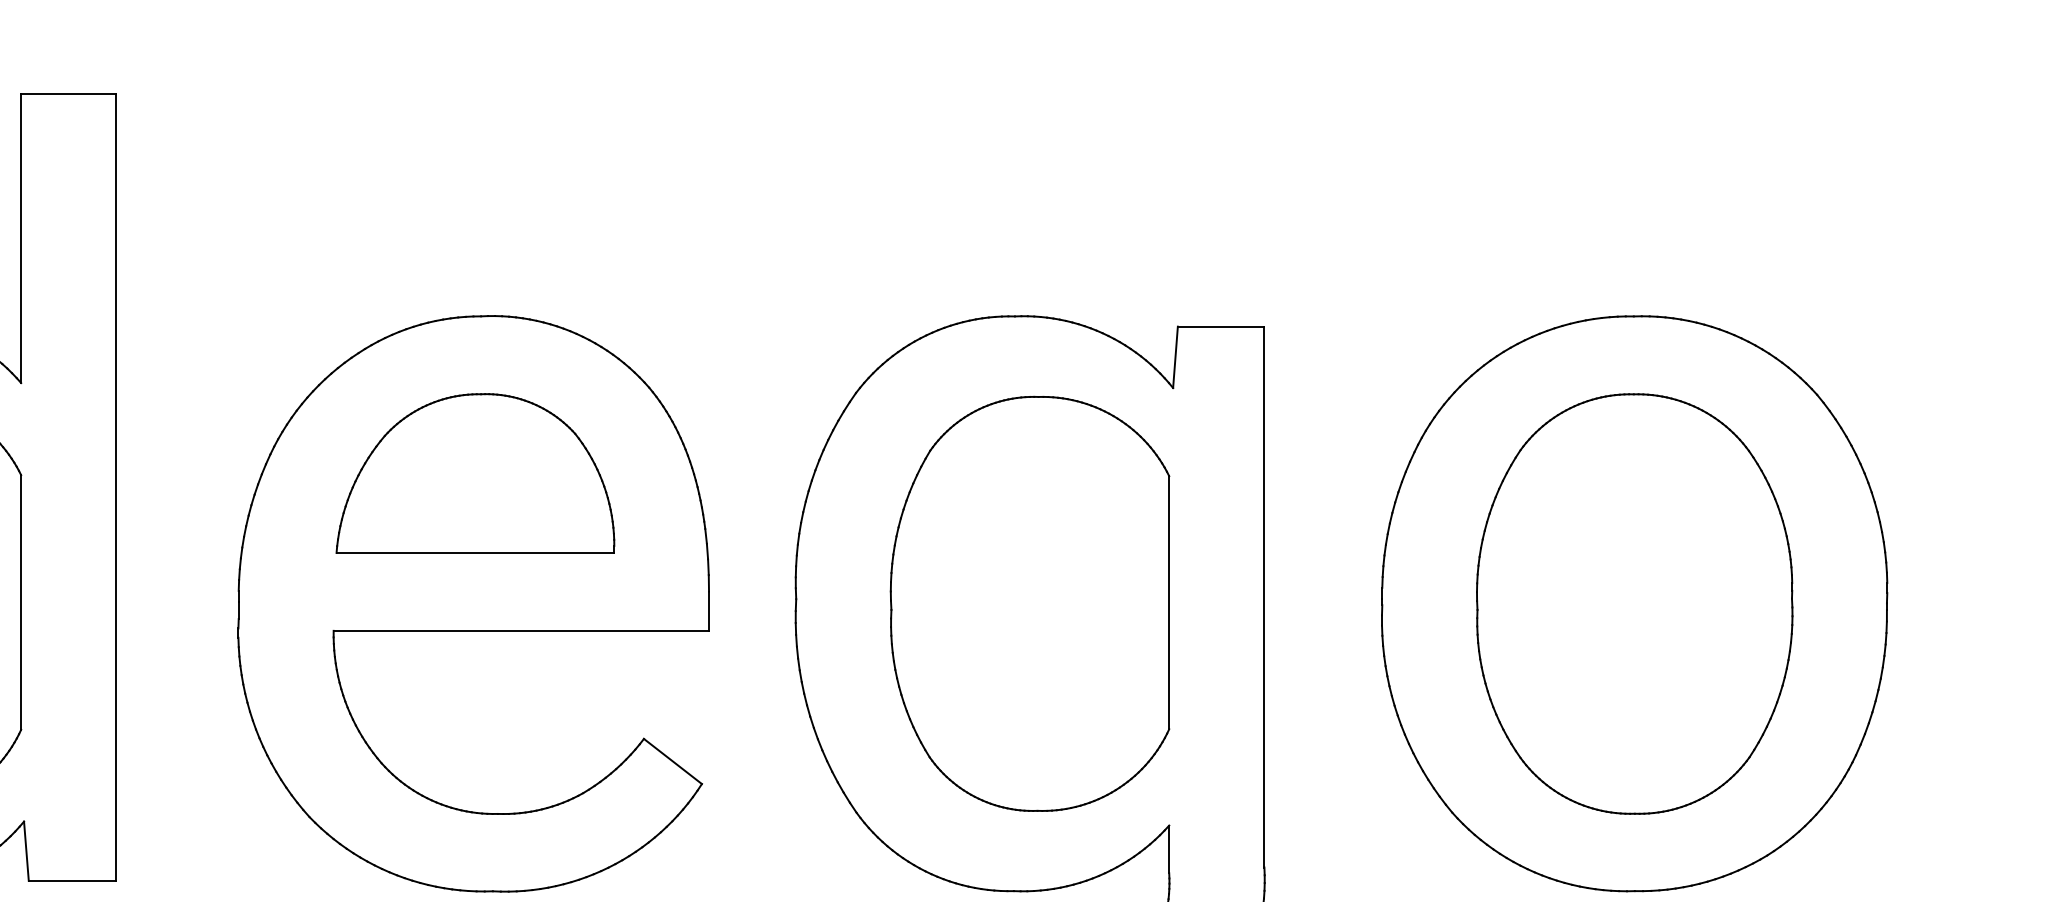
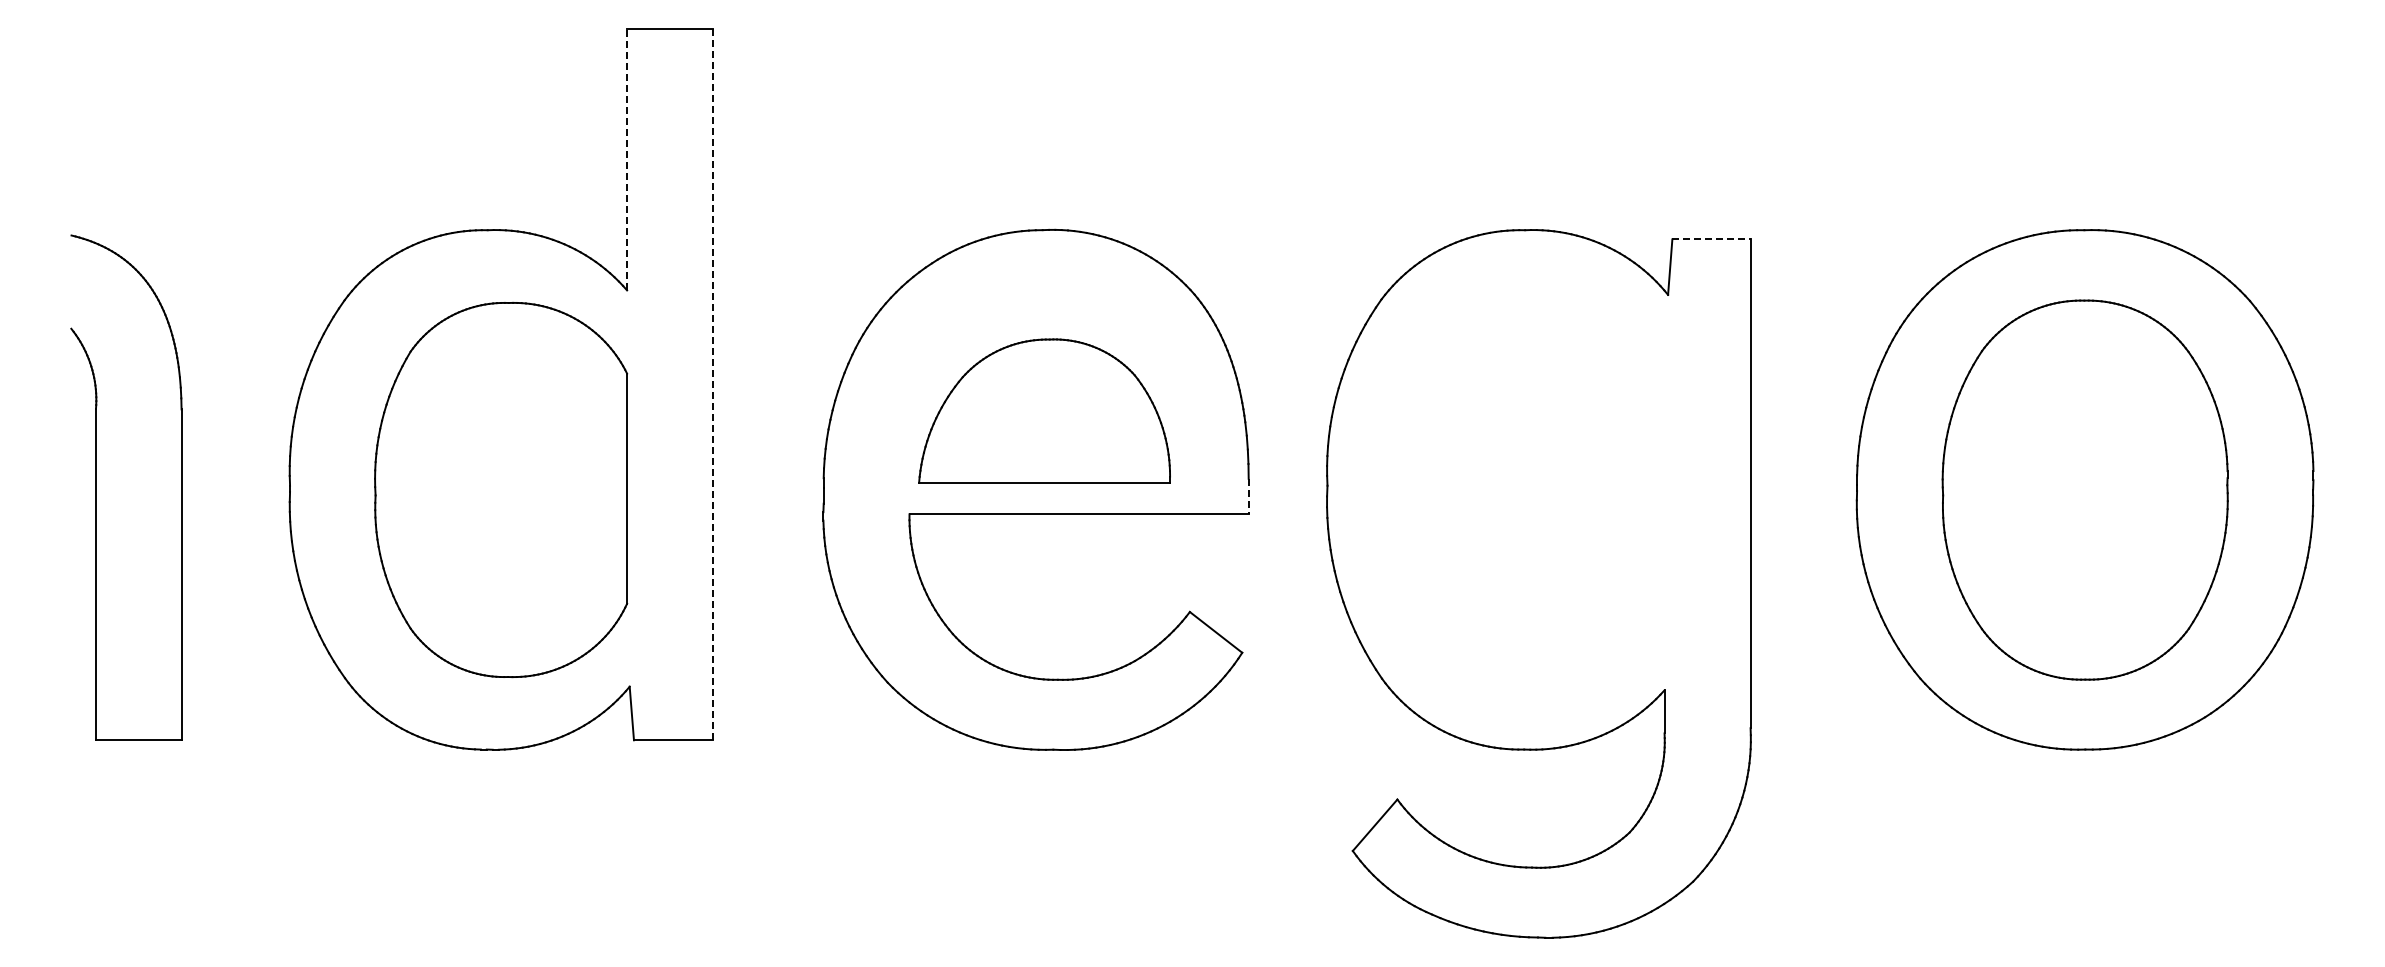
line: (21, 238) -> (627, 159), solid -> dashed
line: (1221, 326) -> (1711, 239), solid -> dashed
part: (475, 472) -> (1044, 410), moved
line: (115, 487) -> (712, 384), solid -> dashed
part: (1029, 603) -> (1538, 489), removed
line: (708, 611) -> (1248, 496), solid -> dashed

